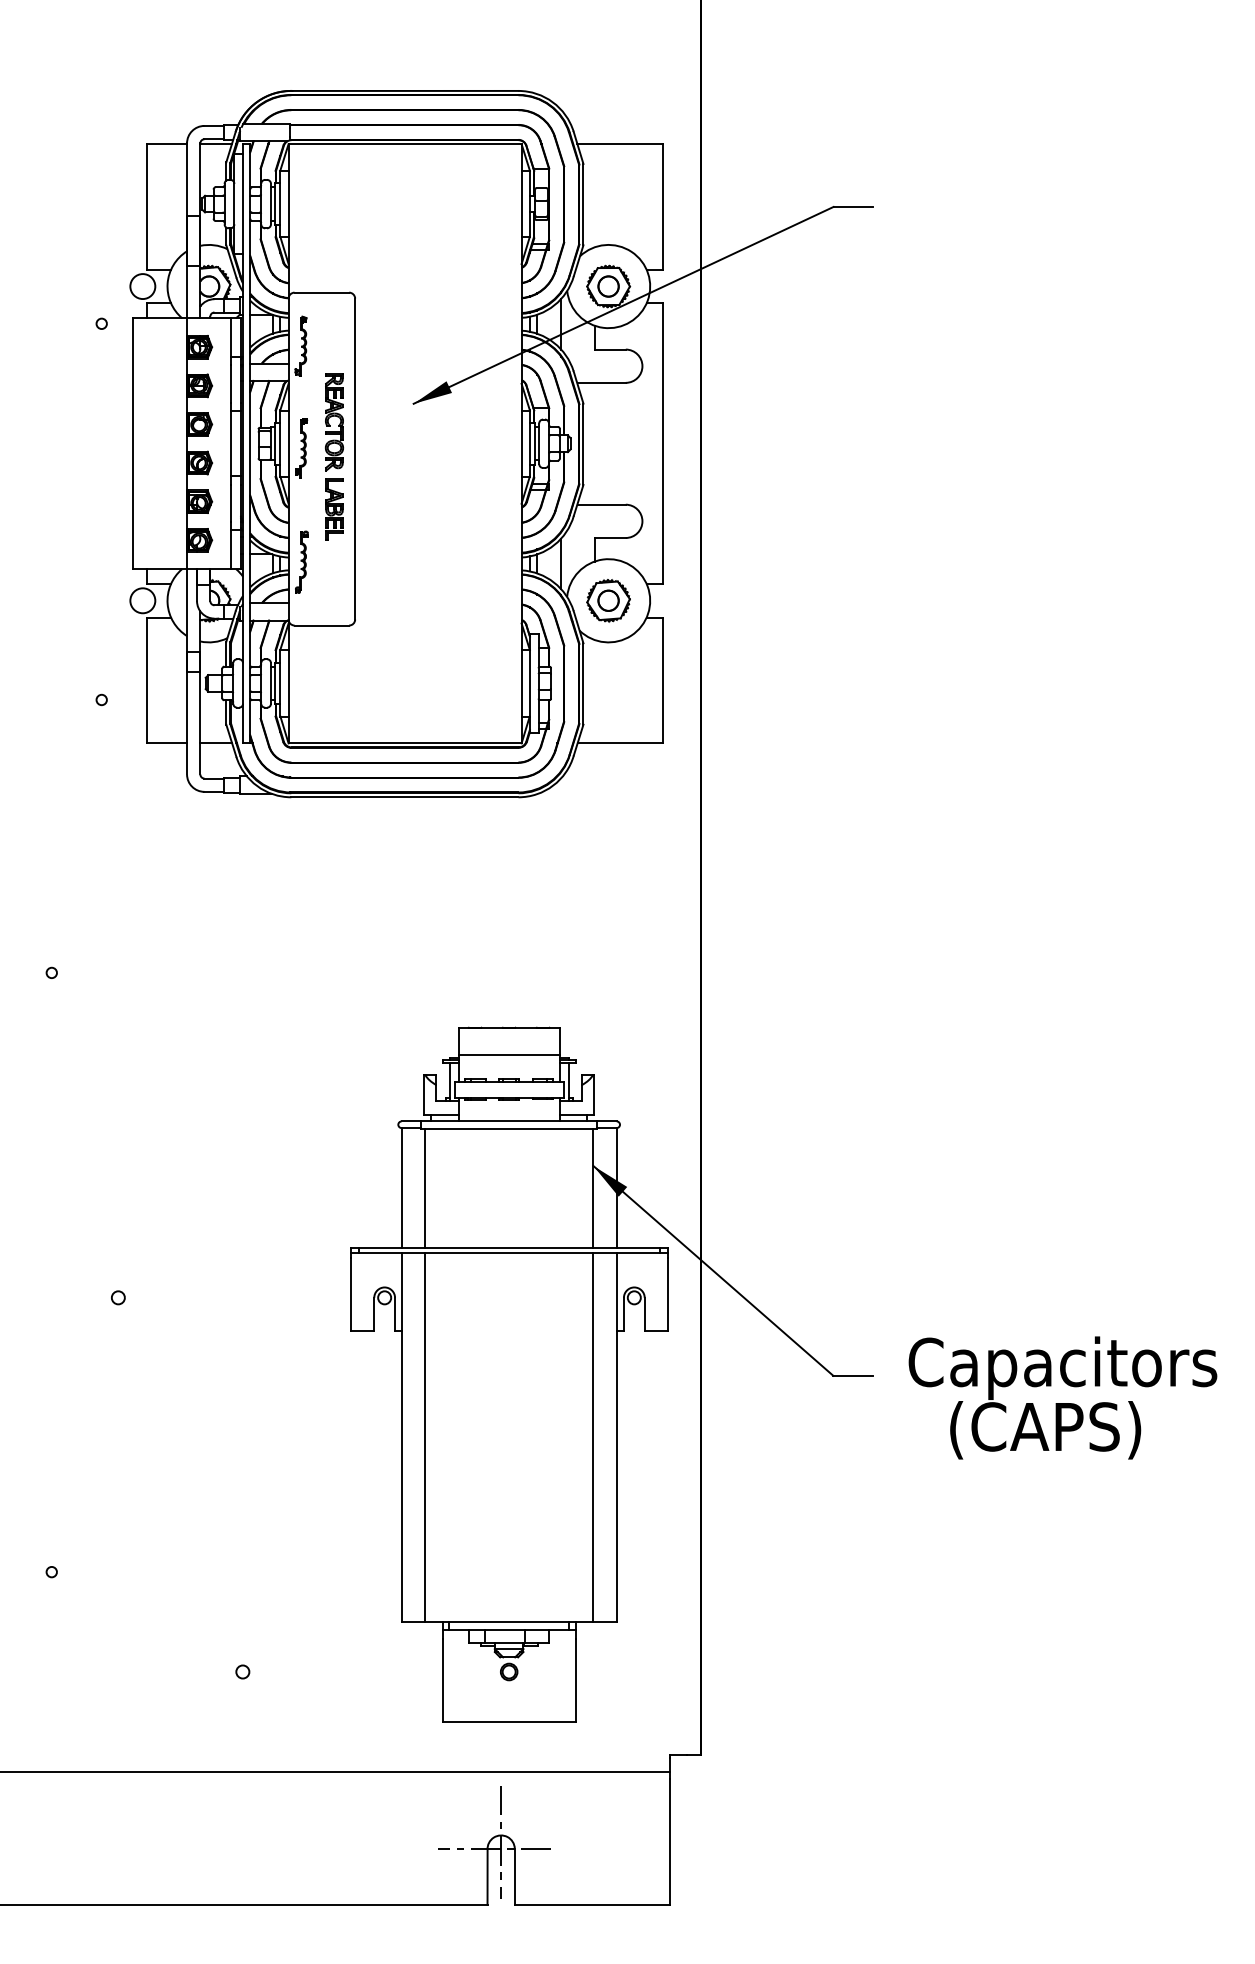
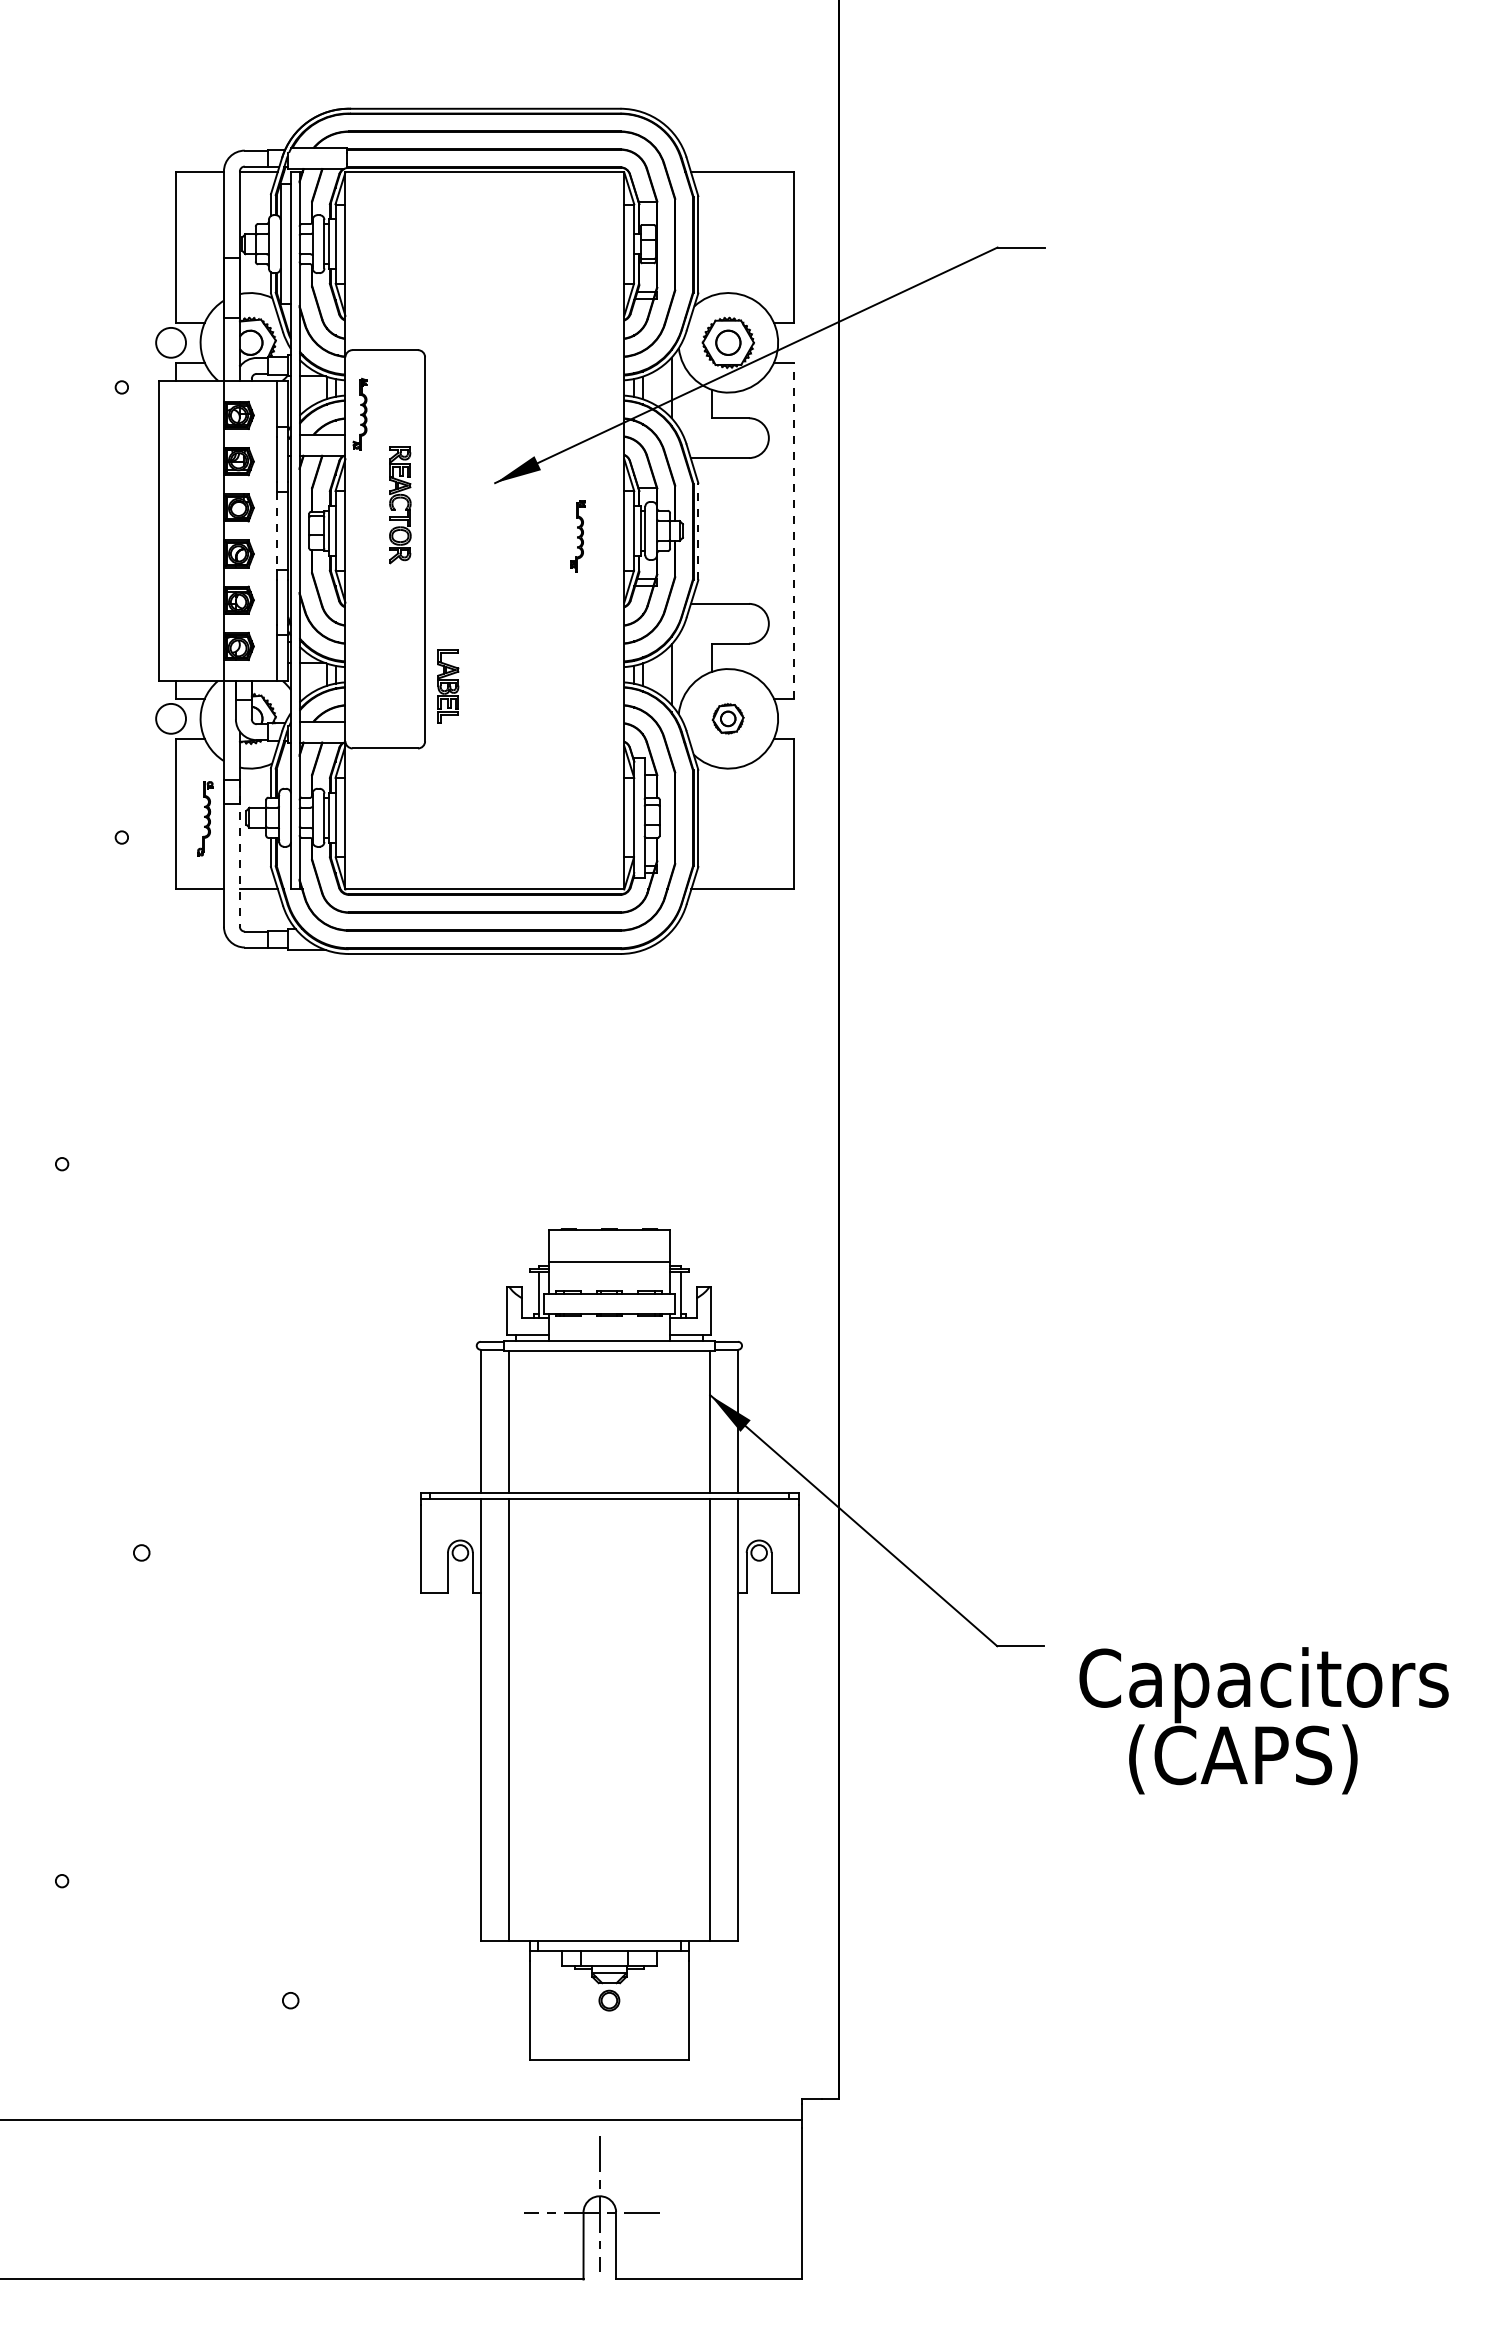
line: (230, 443) -> (276, 530), solid -> dashed
line: (663, 443) -> (793, 530), solid -> dashed
line: (583, 444) -> (698, 531), solid -> dashed
part: (301, 448) -> (577, 536), moved
part: (334, 509) -> (448, 686), moved
part: (301, 562) -> (205, 818), moved
part: (607, 600) -> (727, 718), size x0.6
line: (200, 713) -> (239, 853), solid -> dashed
text: (1062, 1397) -> (1263, 1720), moved

